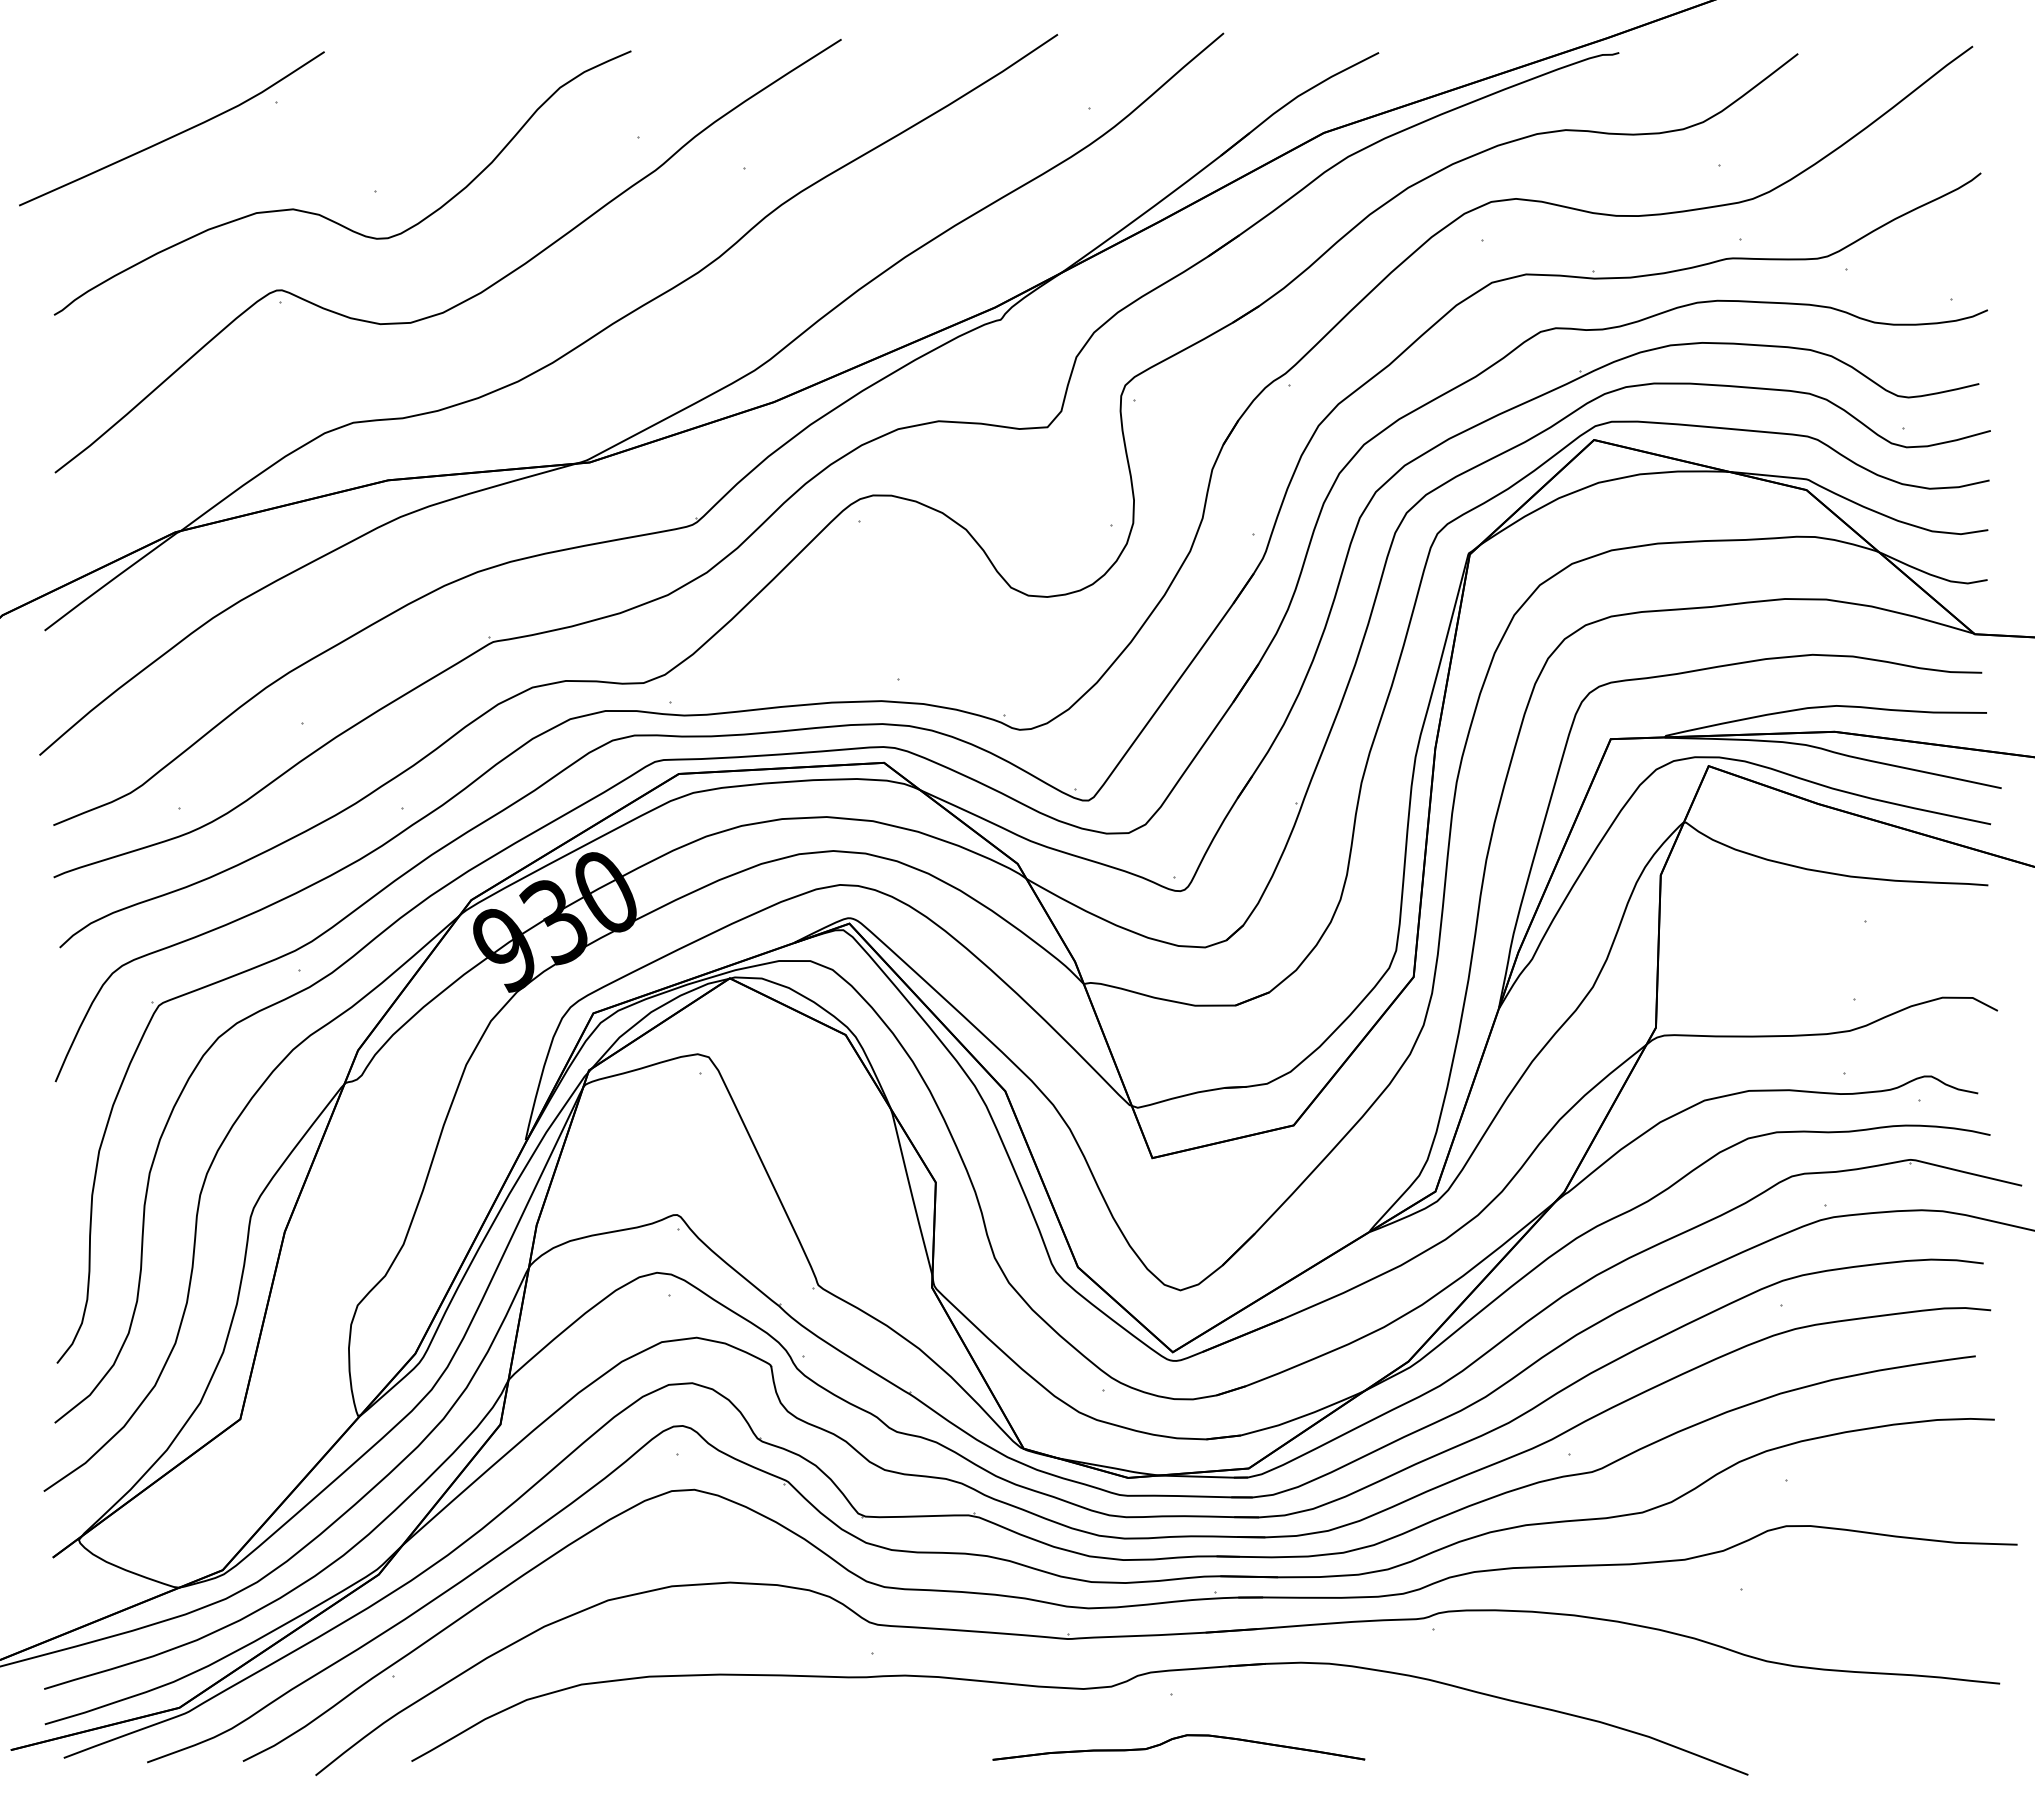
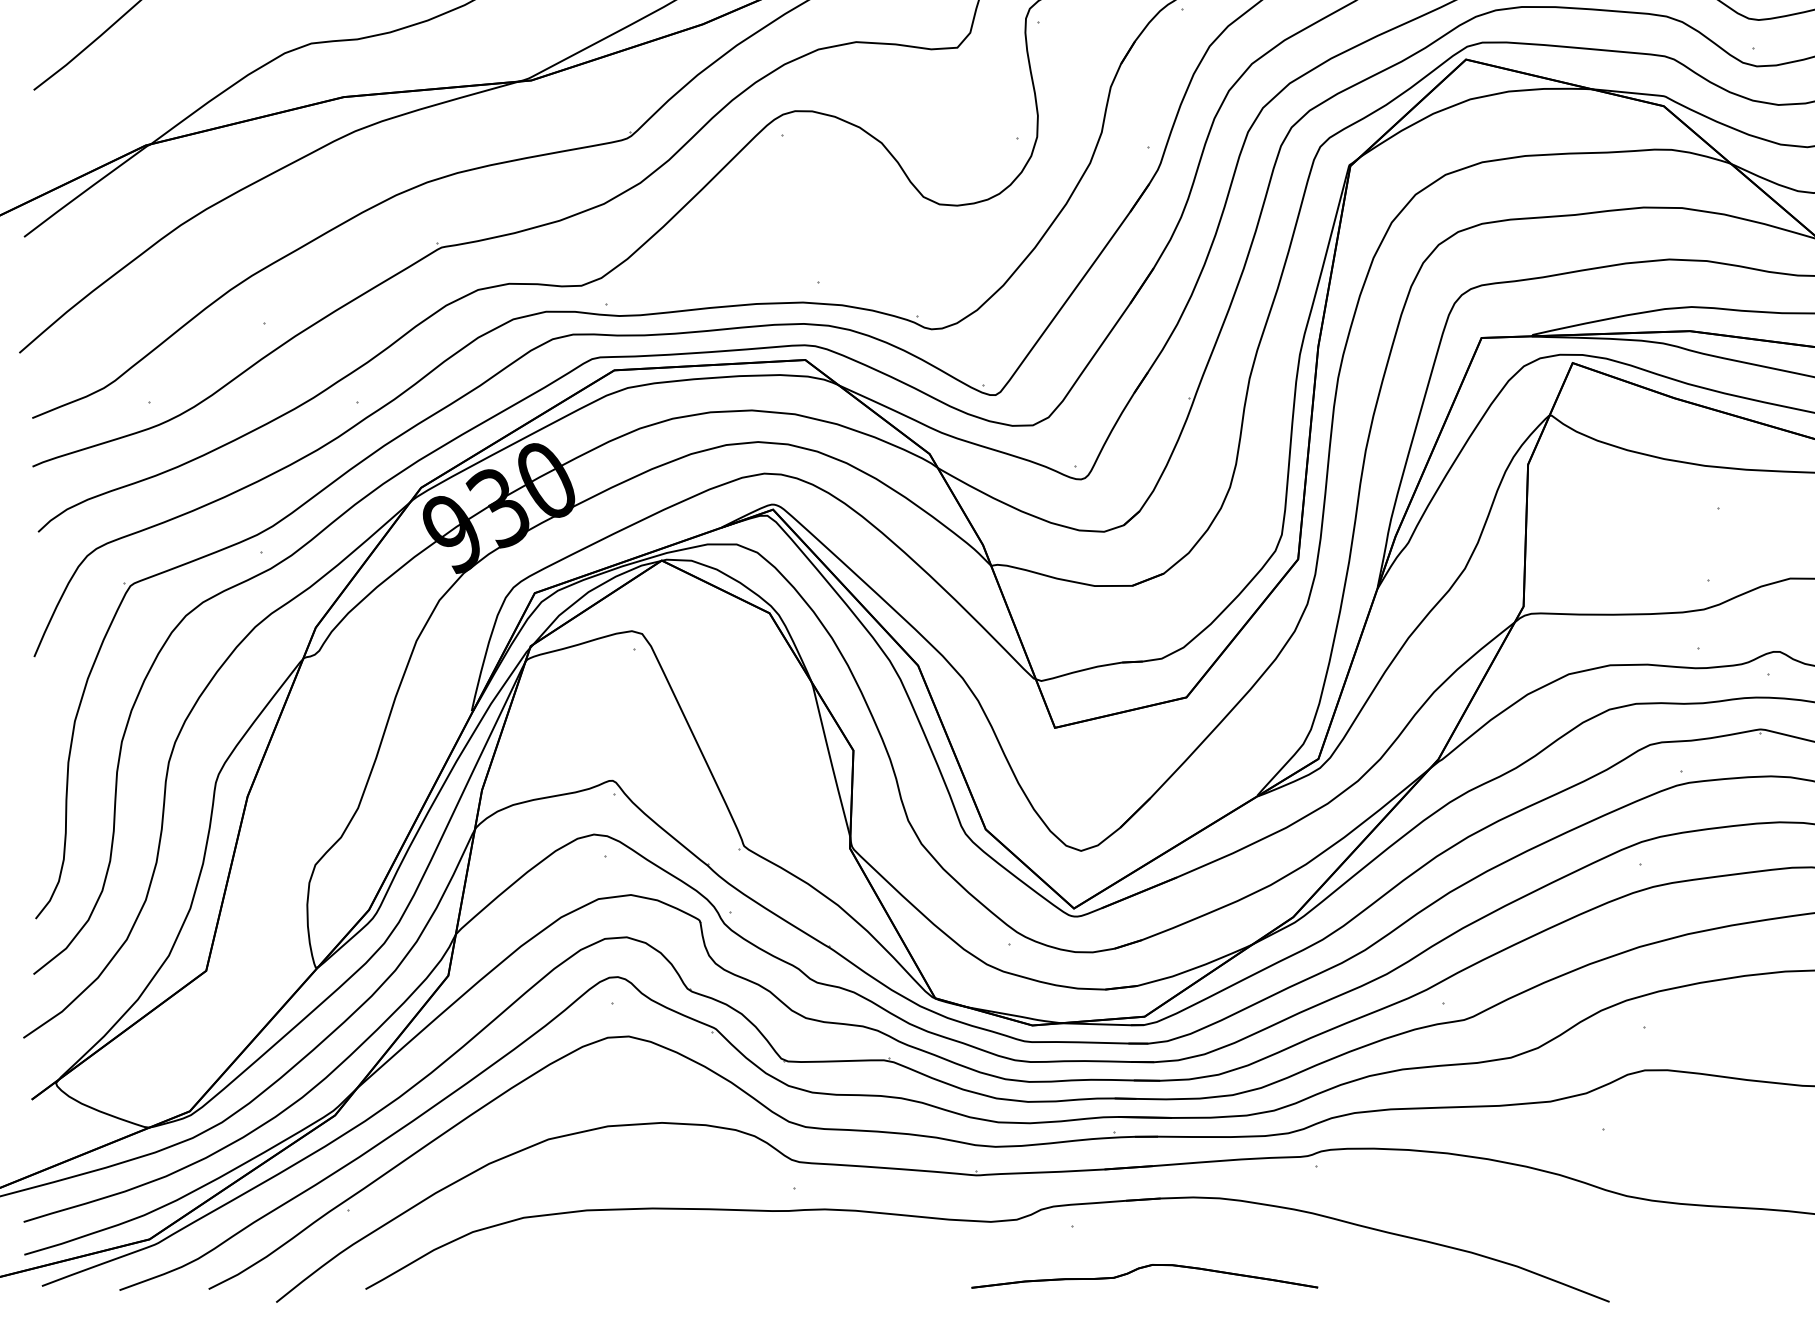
part: (1175, 1739) -> (1141, 1268), moved

